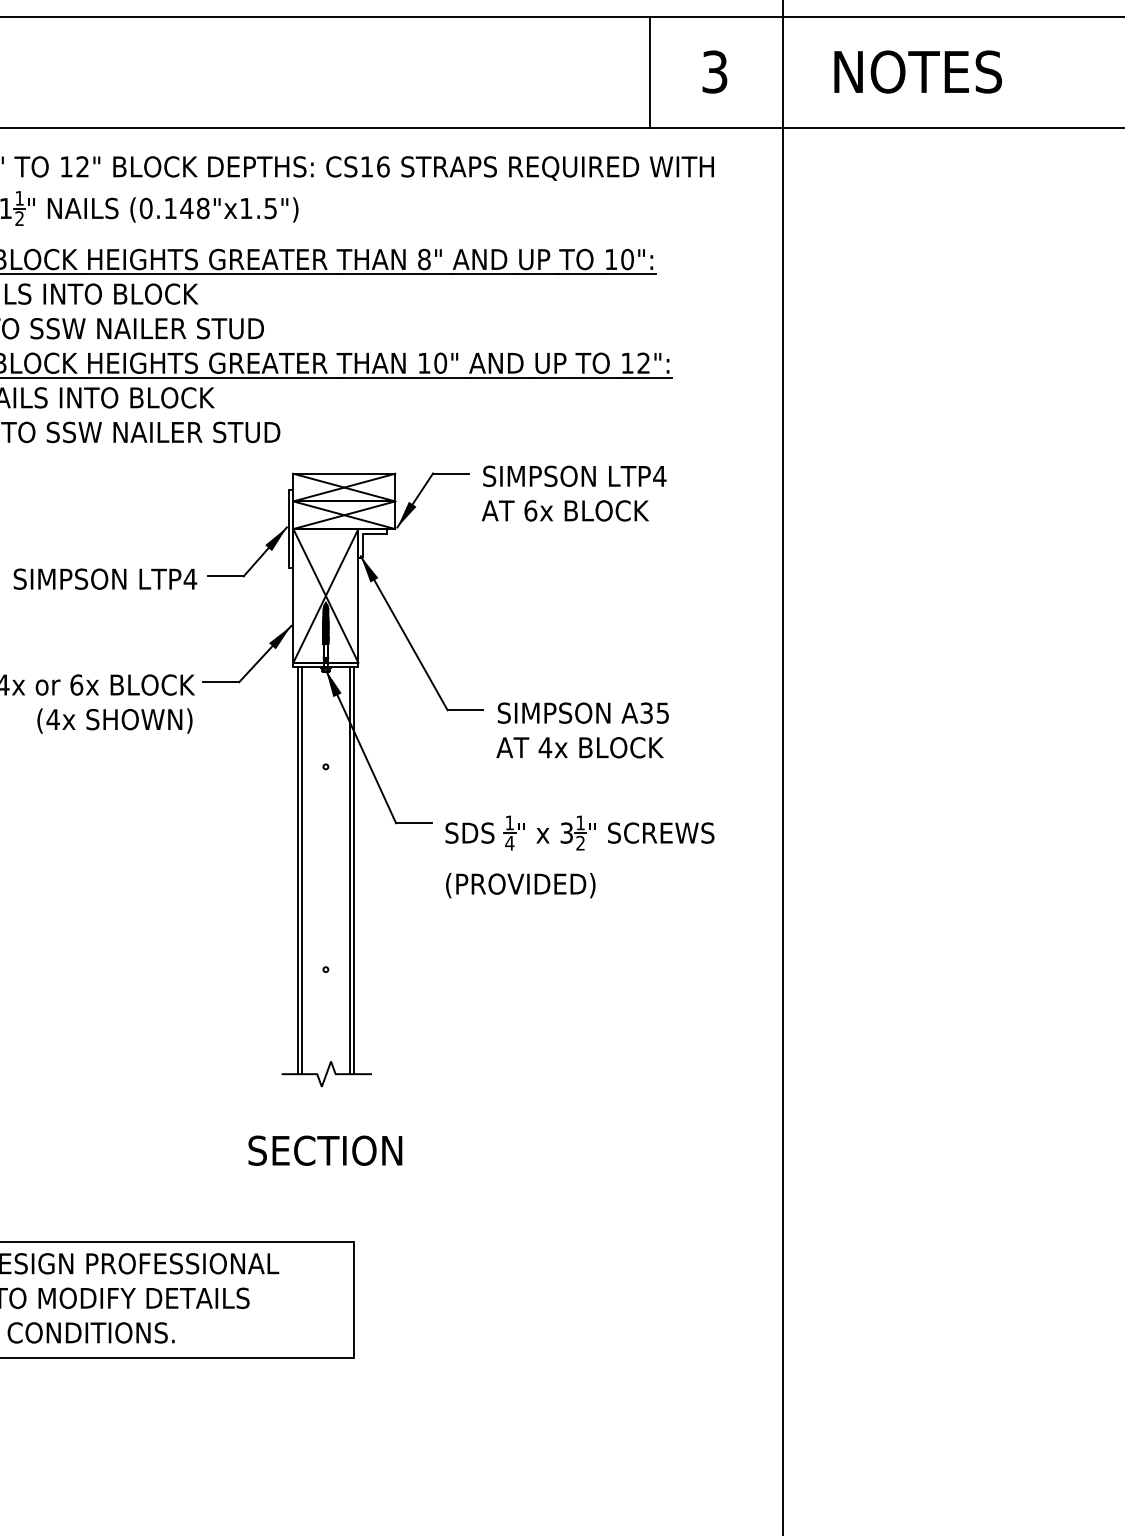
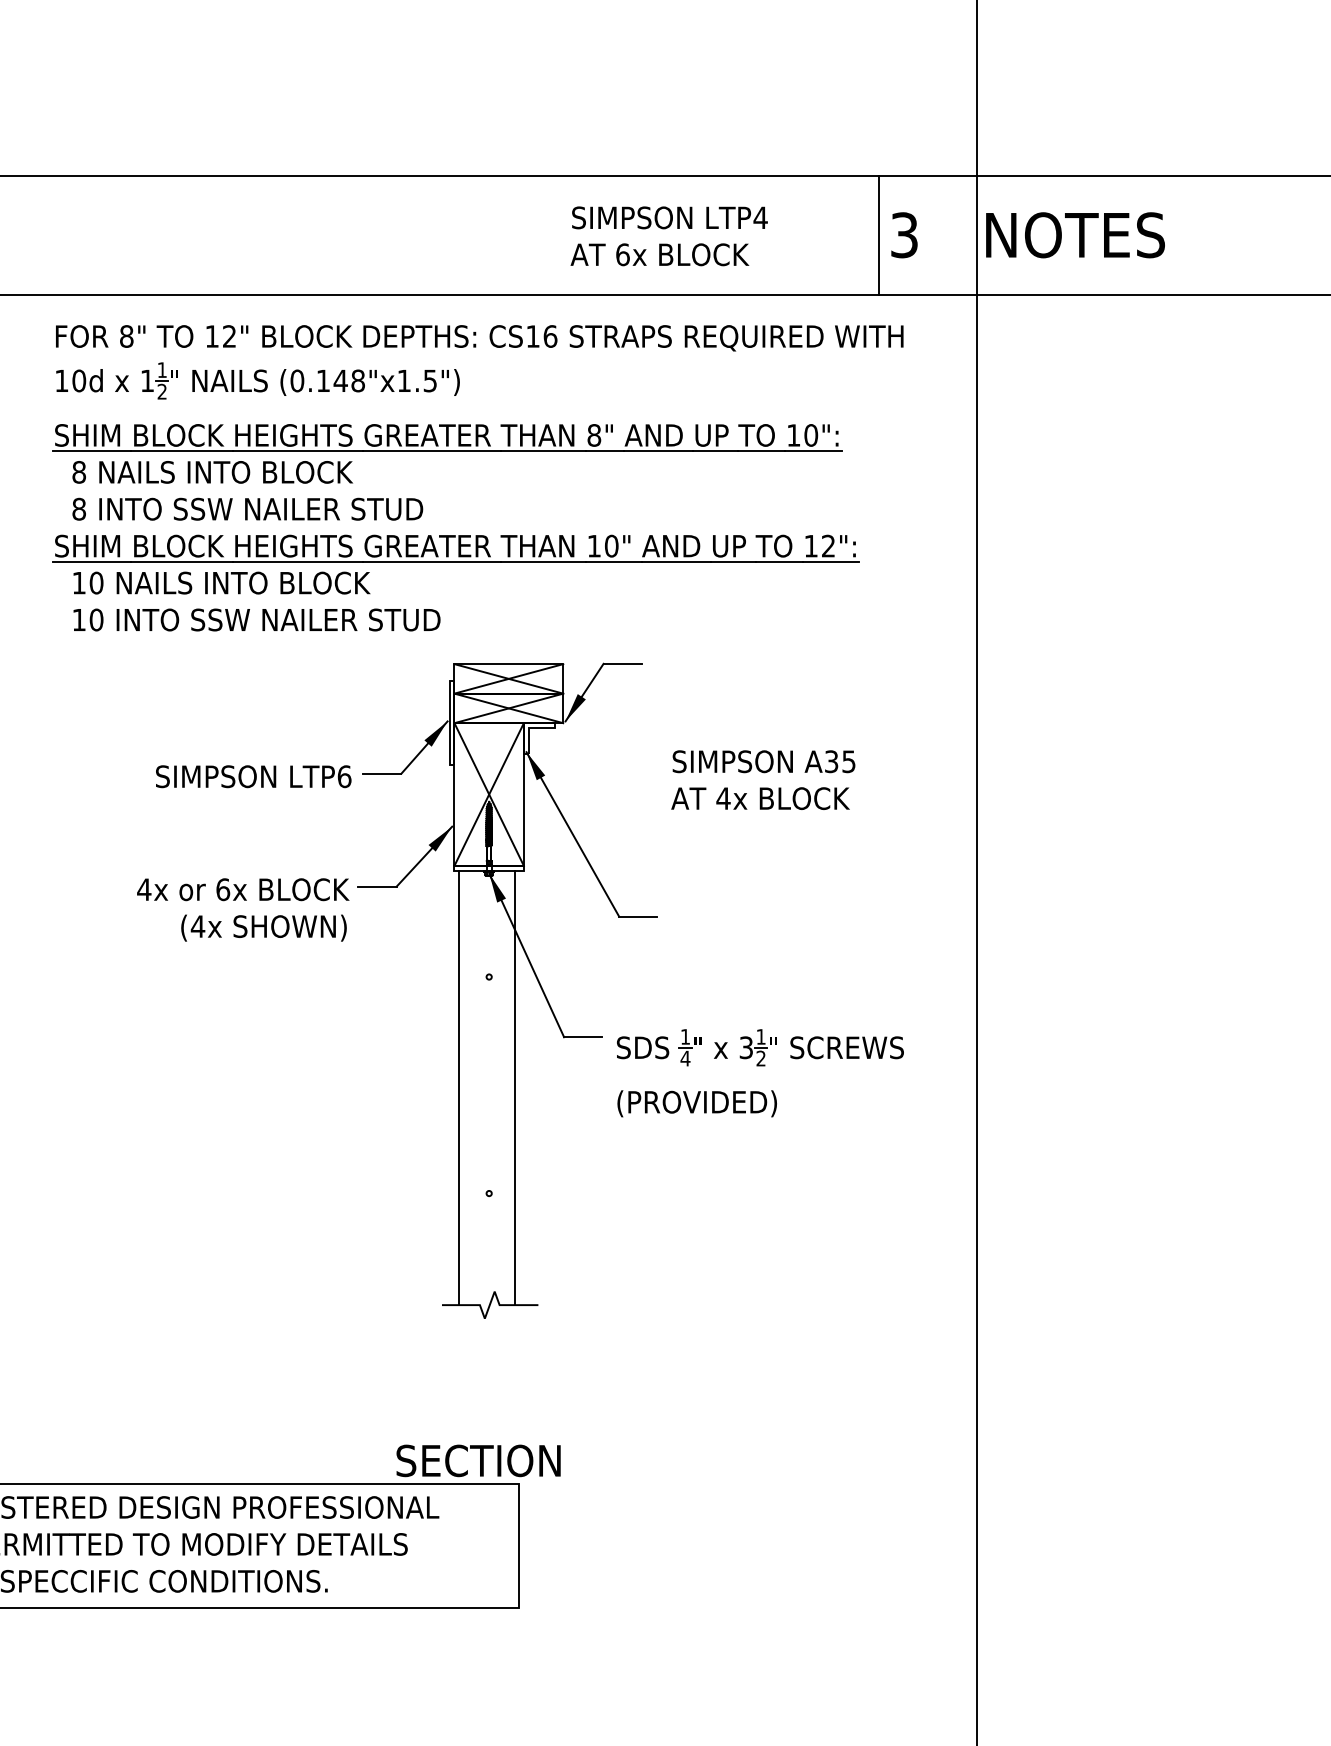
line: (650, 72) -> (878, 235), moved
text: (918, 72) -> (1075, 235), moved
text: (573, 493) -> (668, 236), moved
text: (190, 579) -> (344, 776), LTP4 -> LTP6
text: (582, 729) -> (763, 779), moved
line: (301, 870) -> (463, 1087), removed
line: (353, 870) -> (518, 1087), removed
text: (325, 1150) -> (478, 1460), moved

